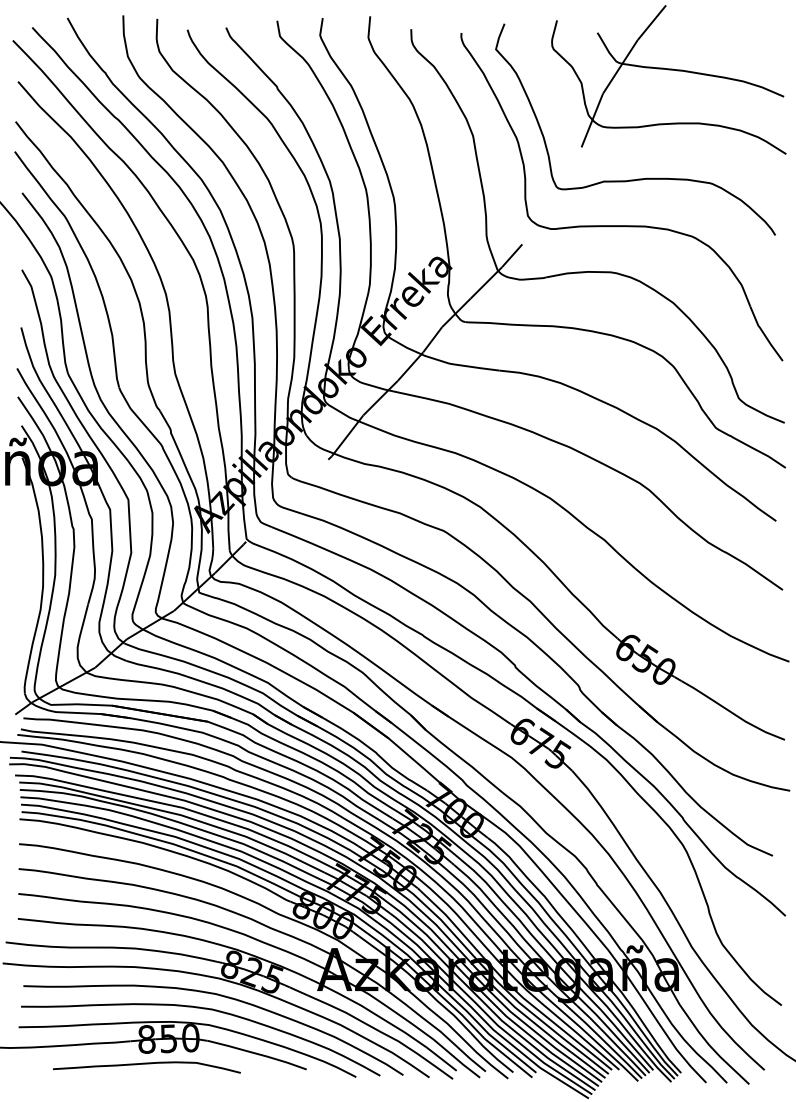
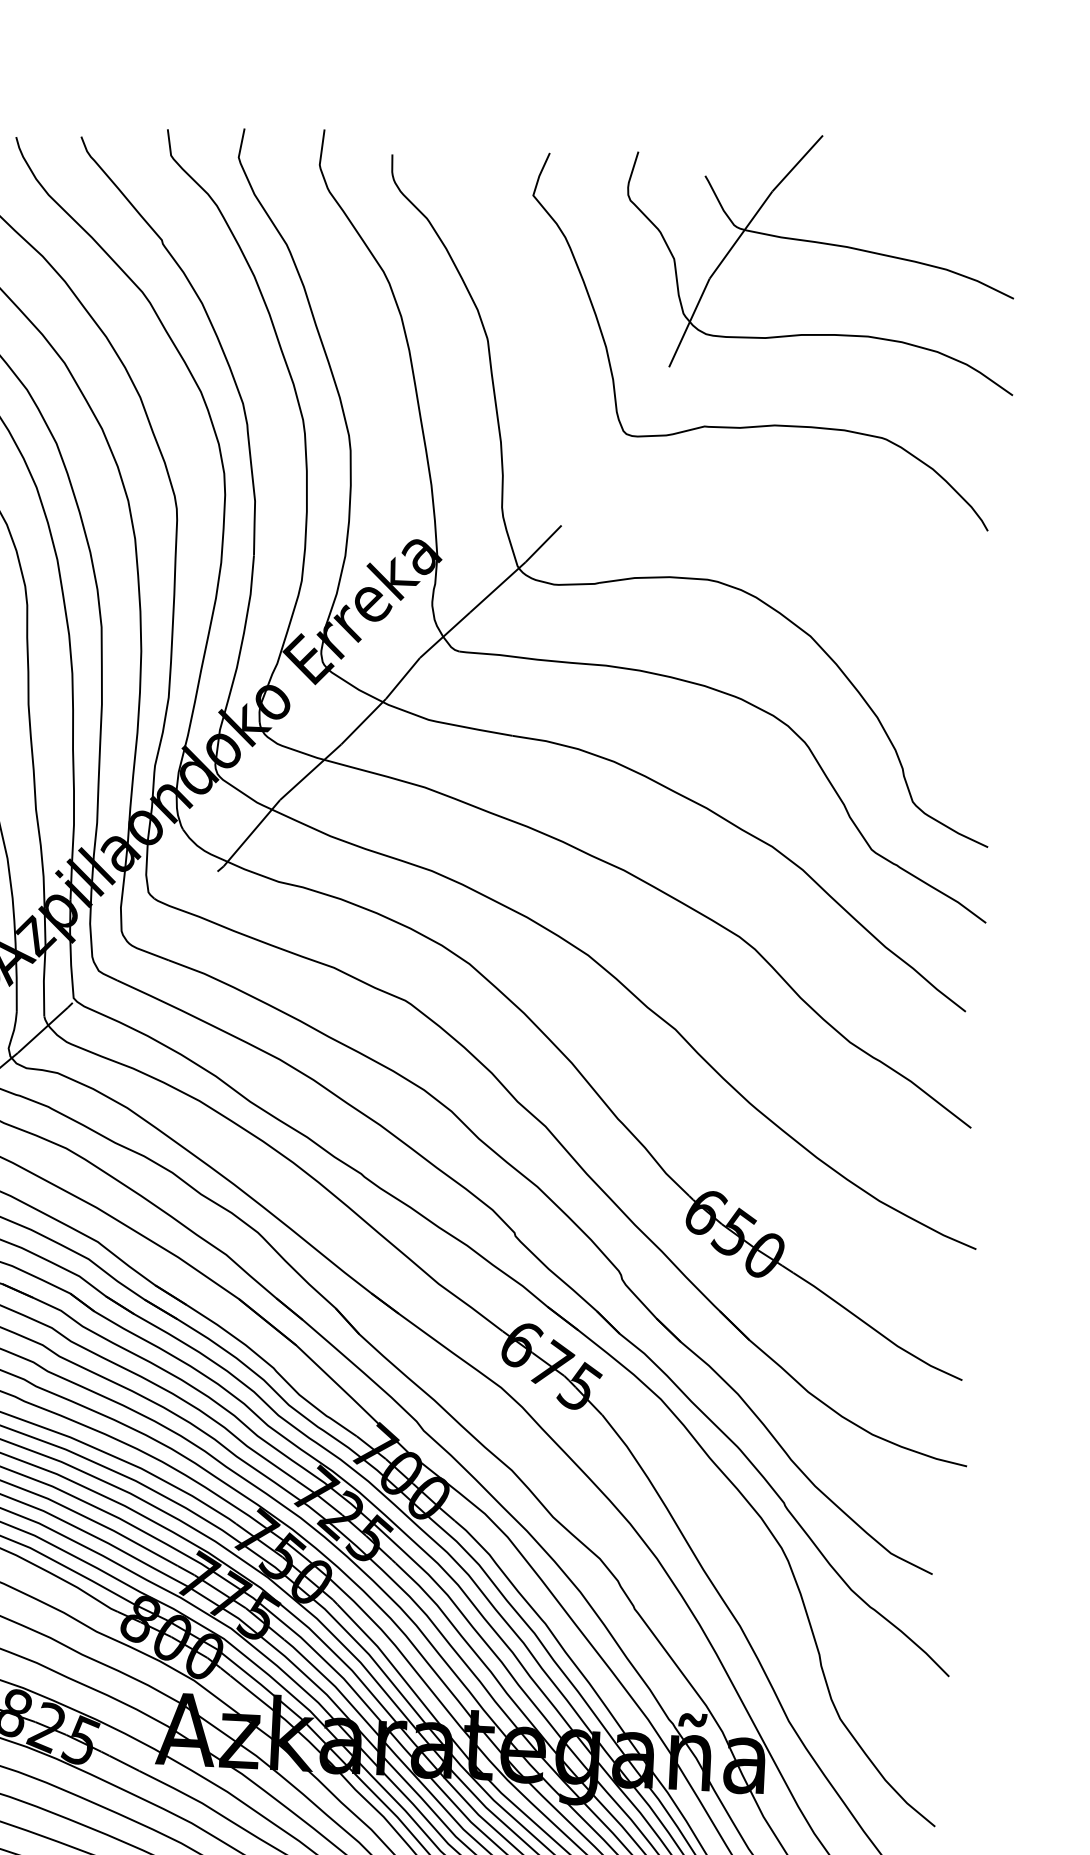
part: (621, 225) -> (729, 501), removed

